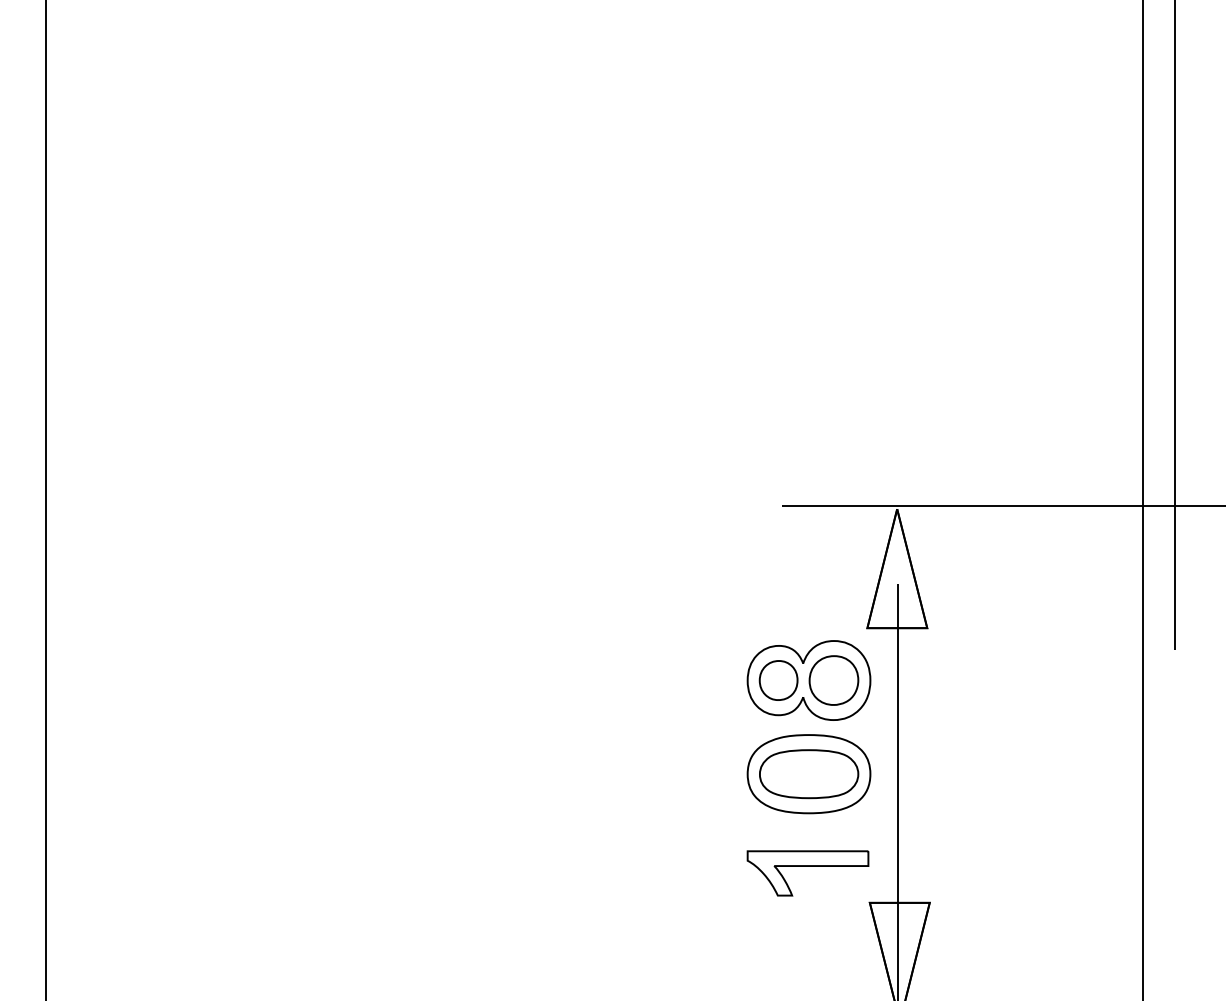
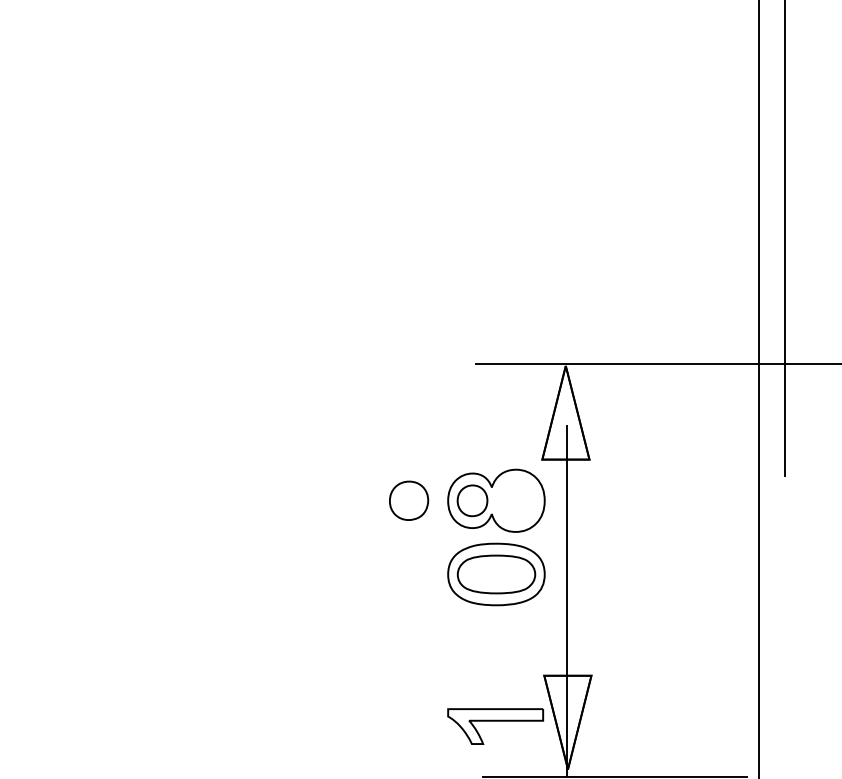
part: (833, 680) -> (408, 500), moved
part: (807, 866) -> (495, 721), moved

